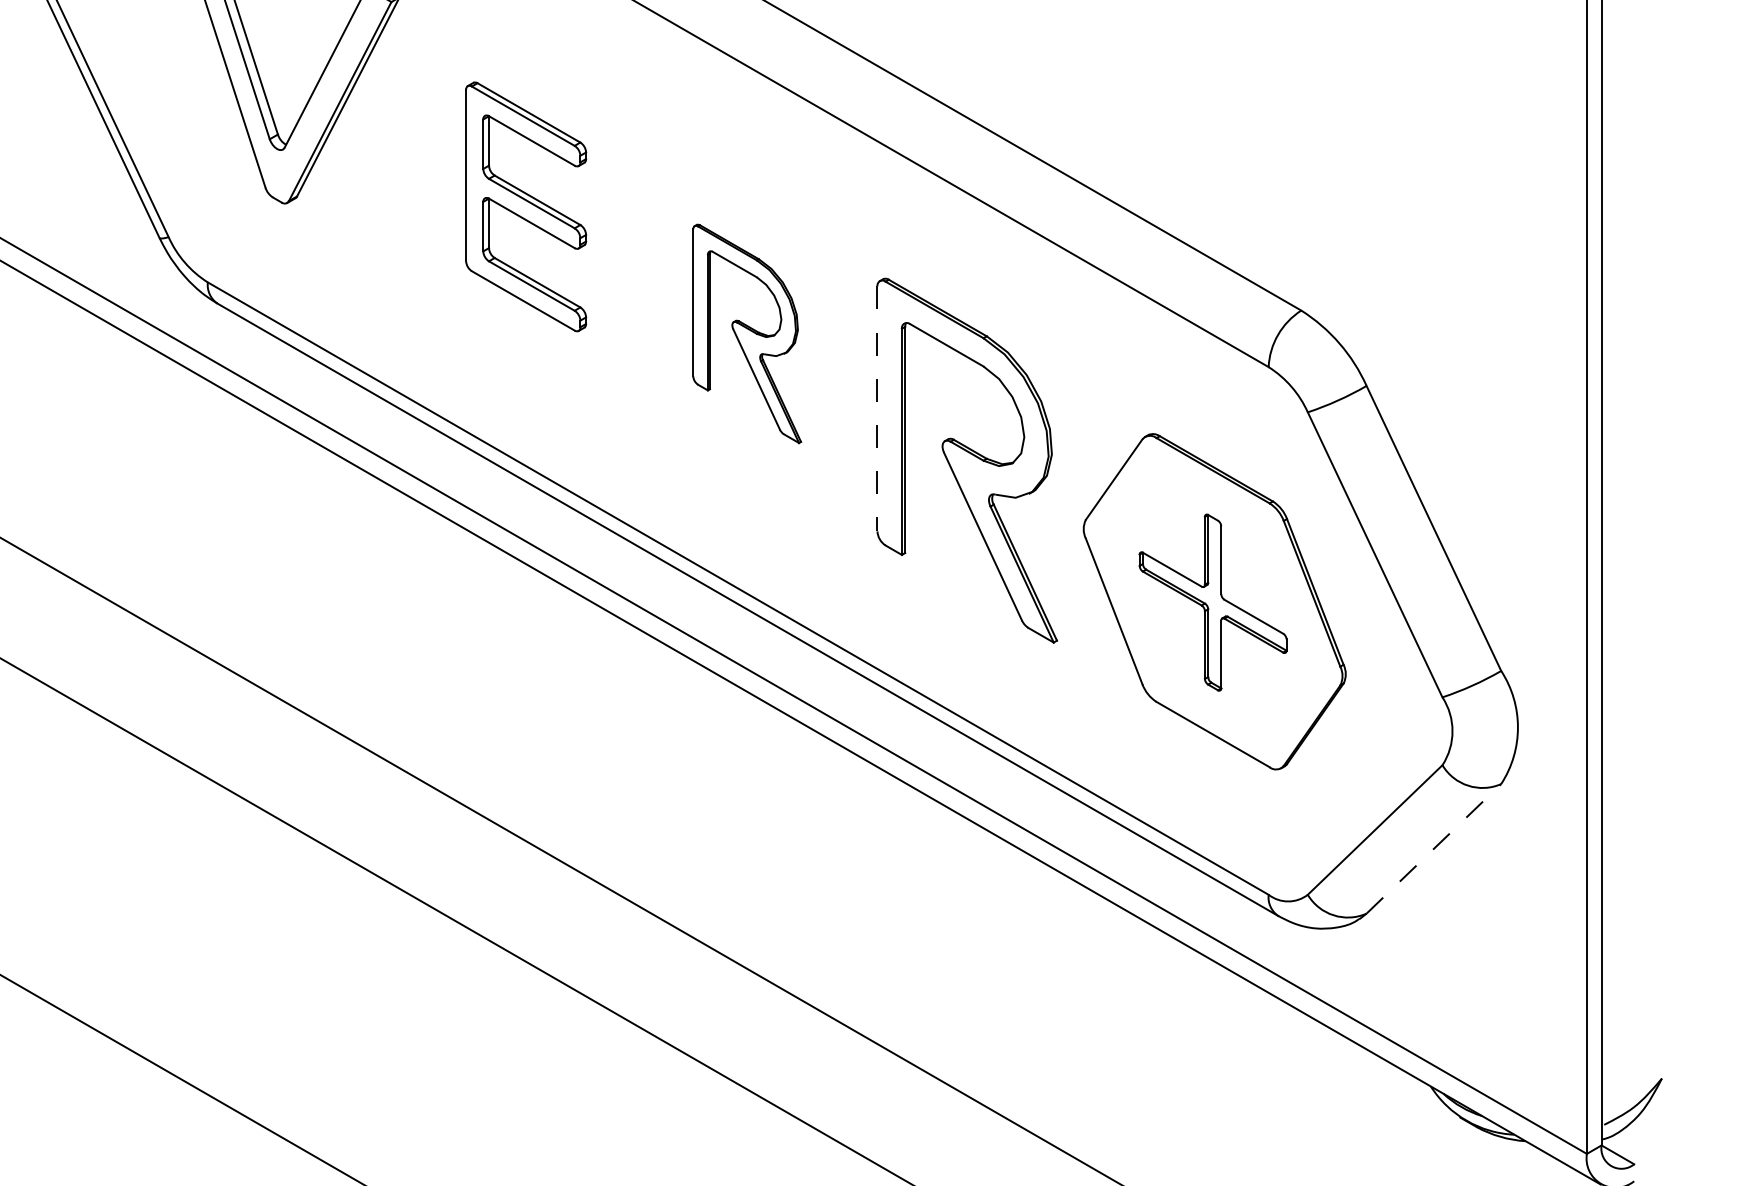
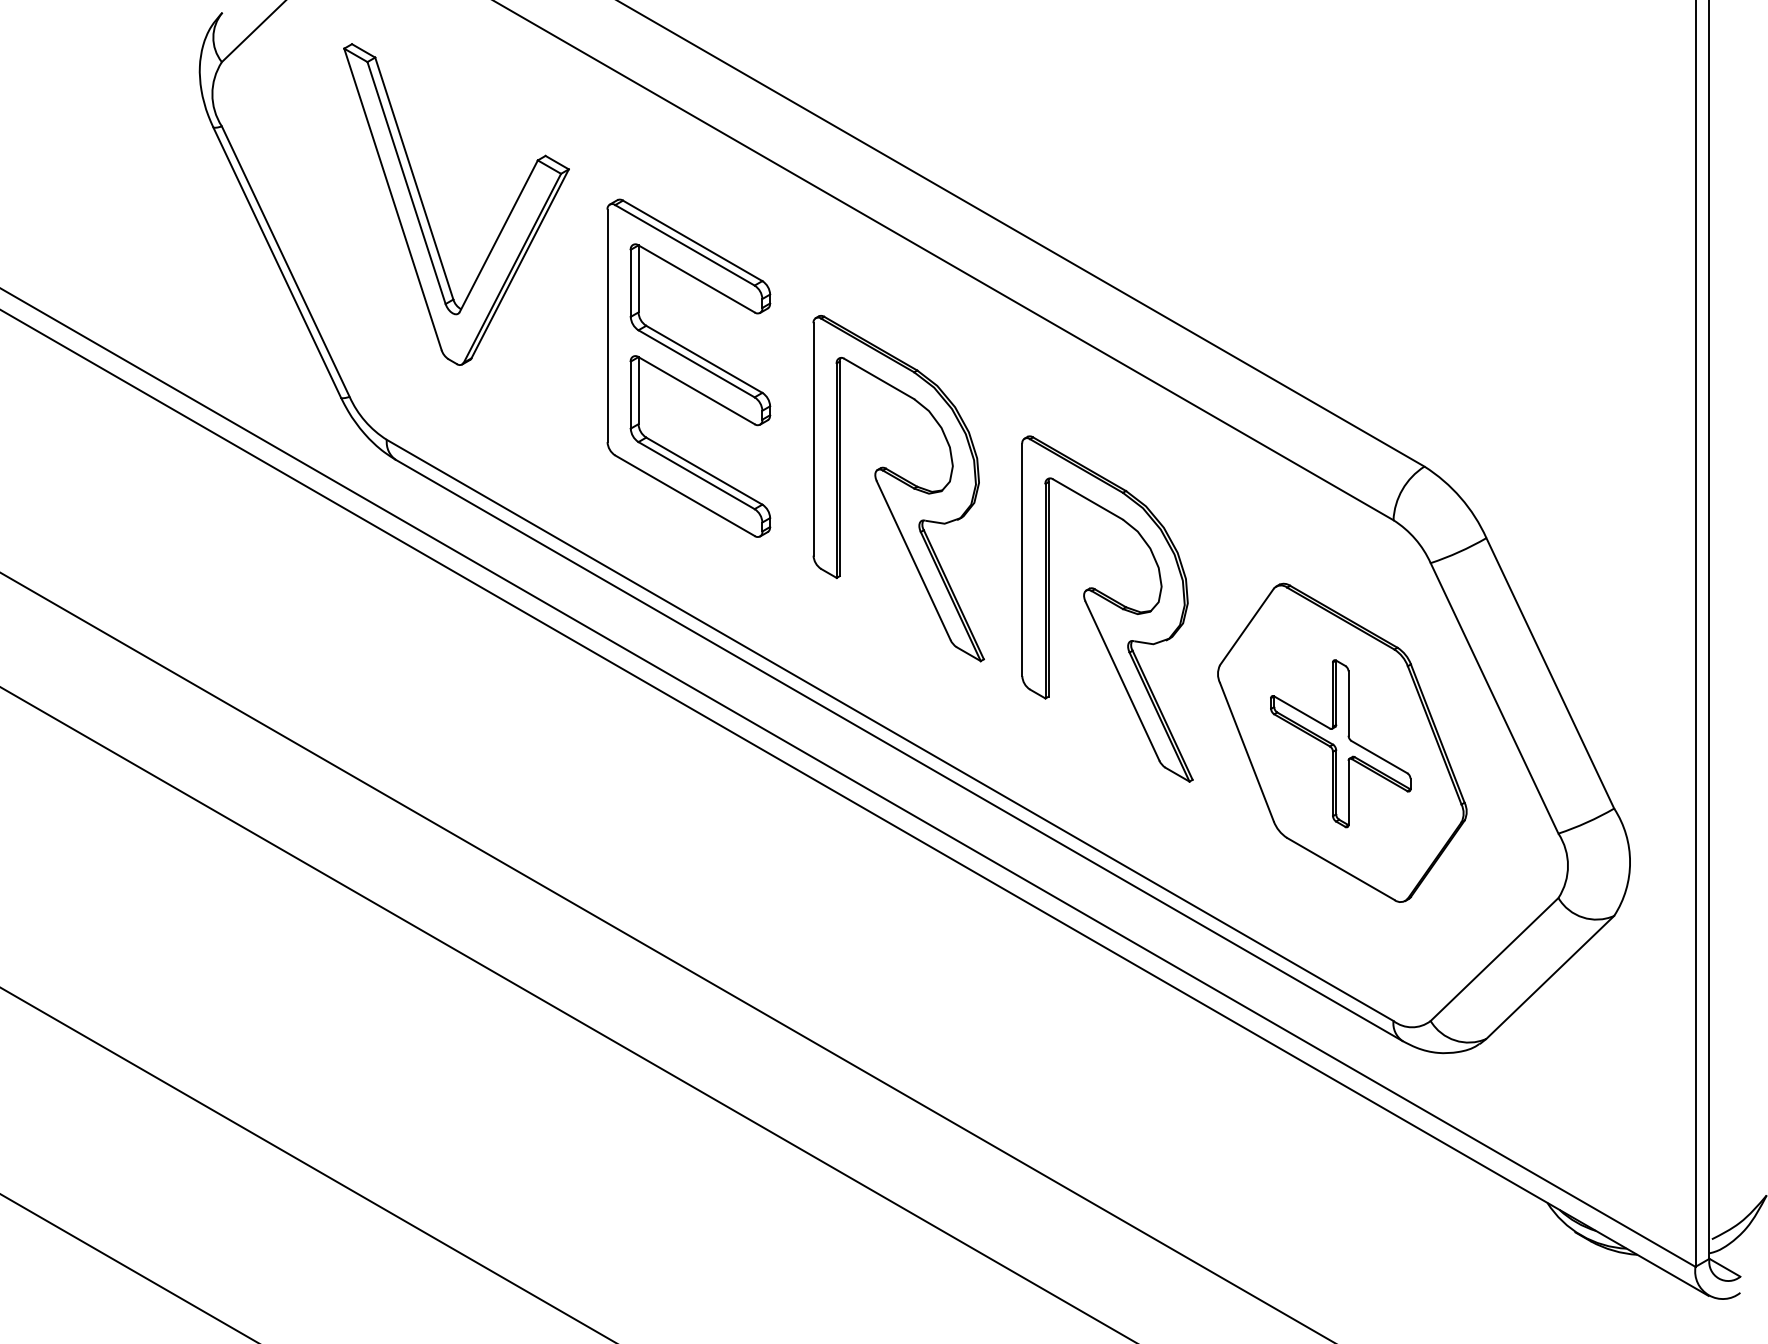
part: (525, 206) -> (688, 367), size x1.43
part: (747, 333) -> (898, 488), size x1.67
line: (877, 409) -> (1022, 560), dashed -> solid
line: (1434, 848) -> (1550, 977), dashed -> solid

